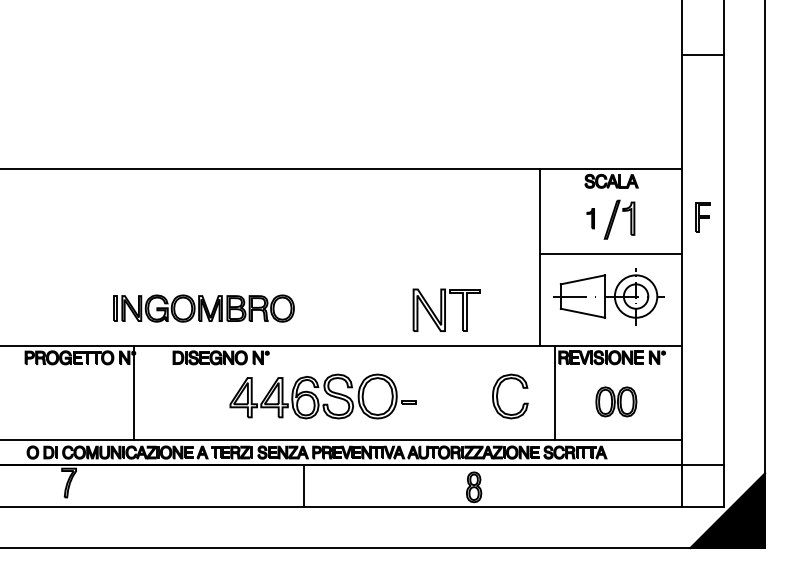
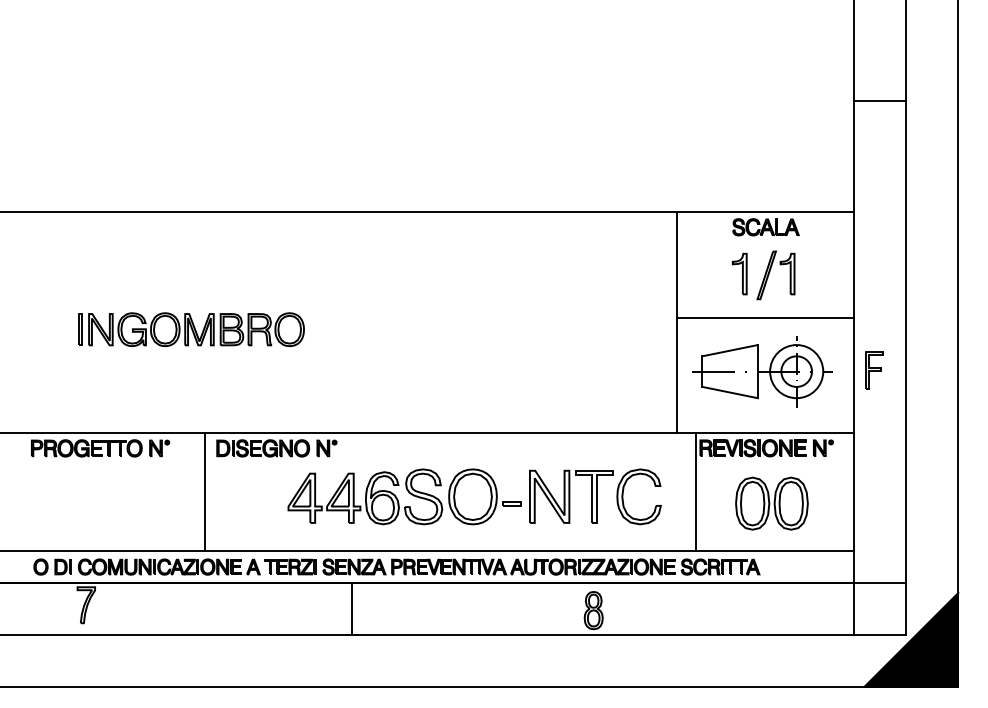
line: (703, 55) -> (880, 101), moved
part: (703, 217) -> (874, 370), moved
part: (590, 218) -> (739, 273), size x1.67
part: (204, 308) -> (191, 329), moved
part: (446, 310) -> (571, 496), moved
line: (133, 393) -> (205, 492), moved
part: (616, 401) -> (771, 503), size x1.43
line: (303, 485) -> (352, 608), moved

